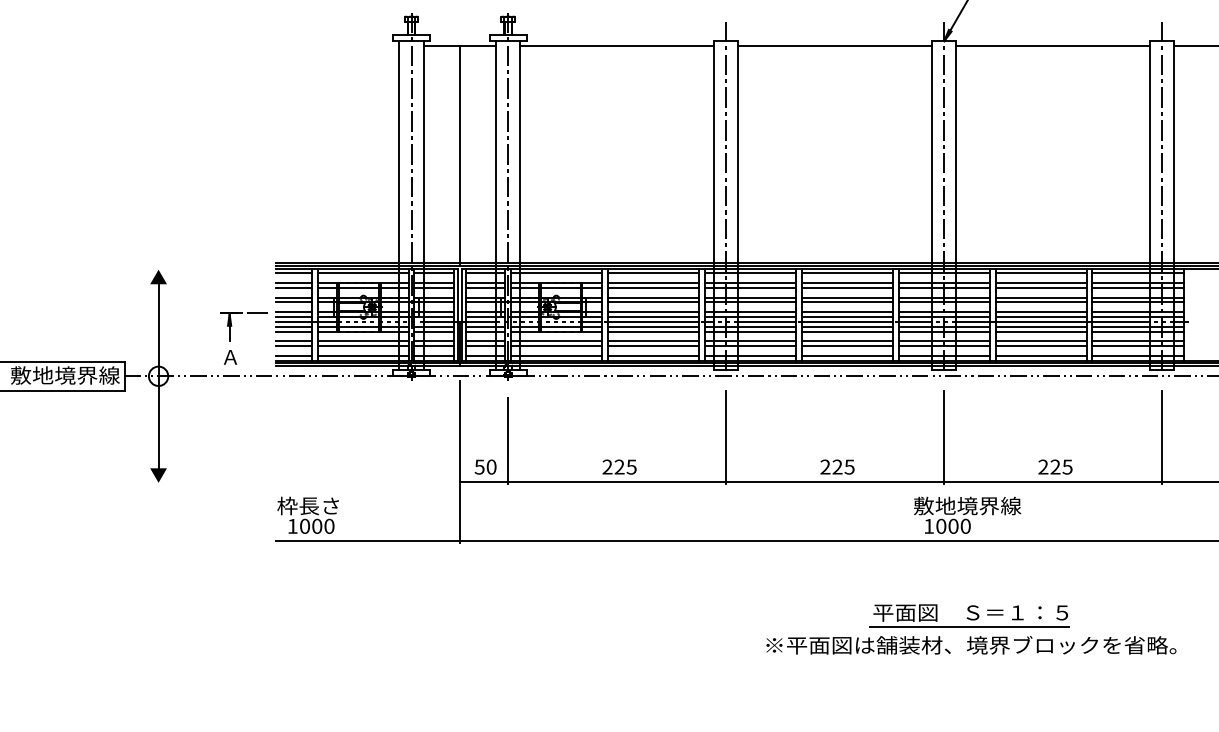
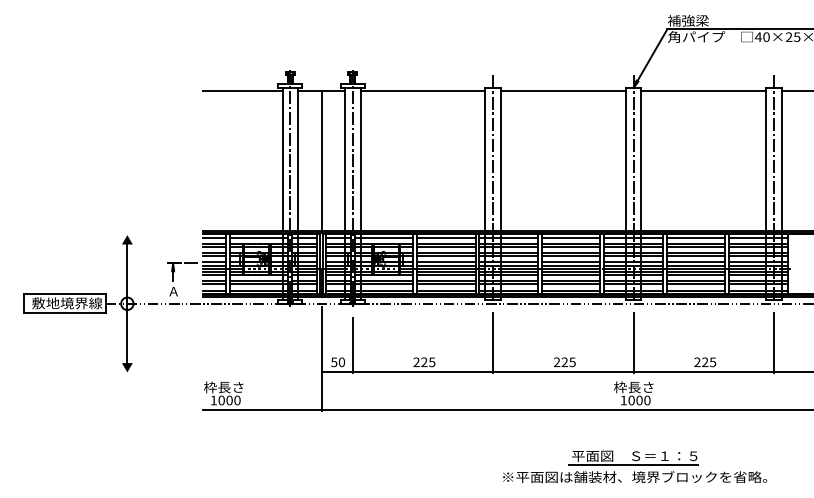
line: (337, 46) -> (242, 91), added
text: (967, 506) -> (648, 387), 敷地境界線 -> 枠長さ
part: (972, 628) -> (635, 466), moved

